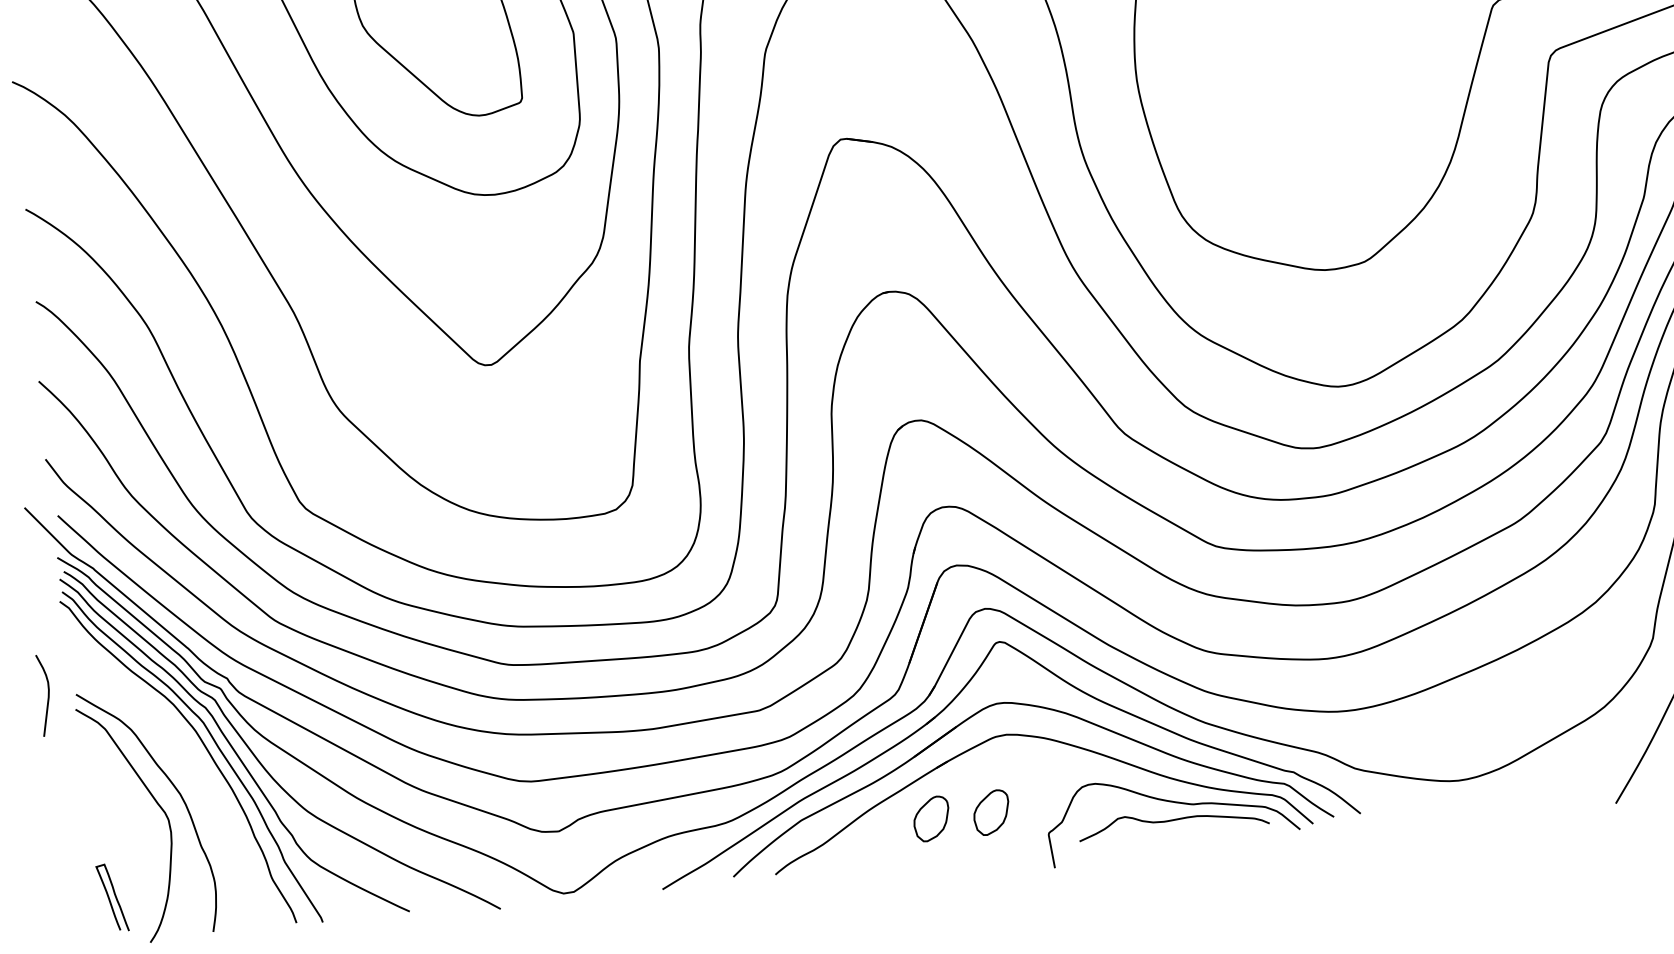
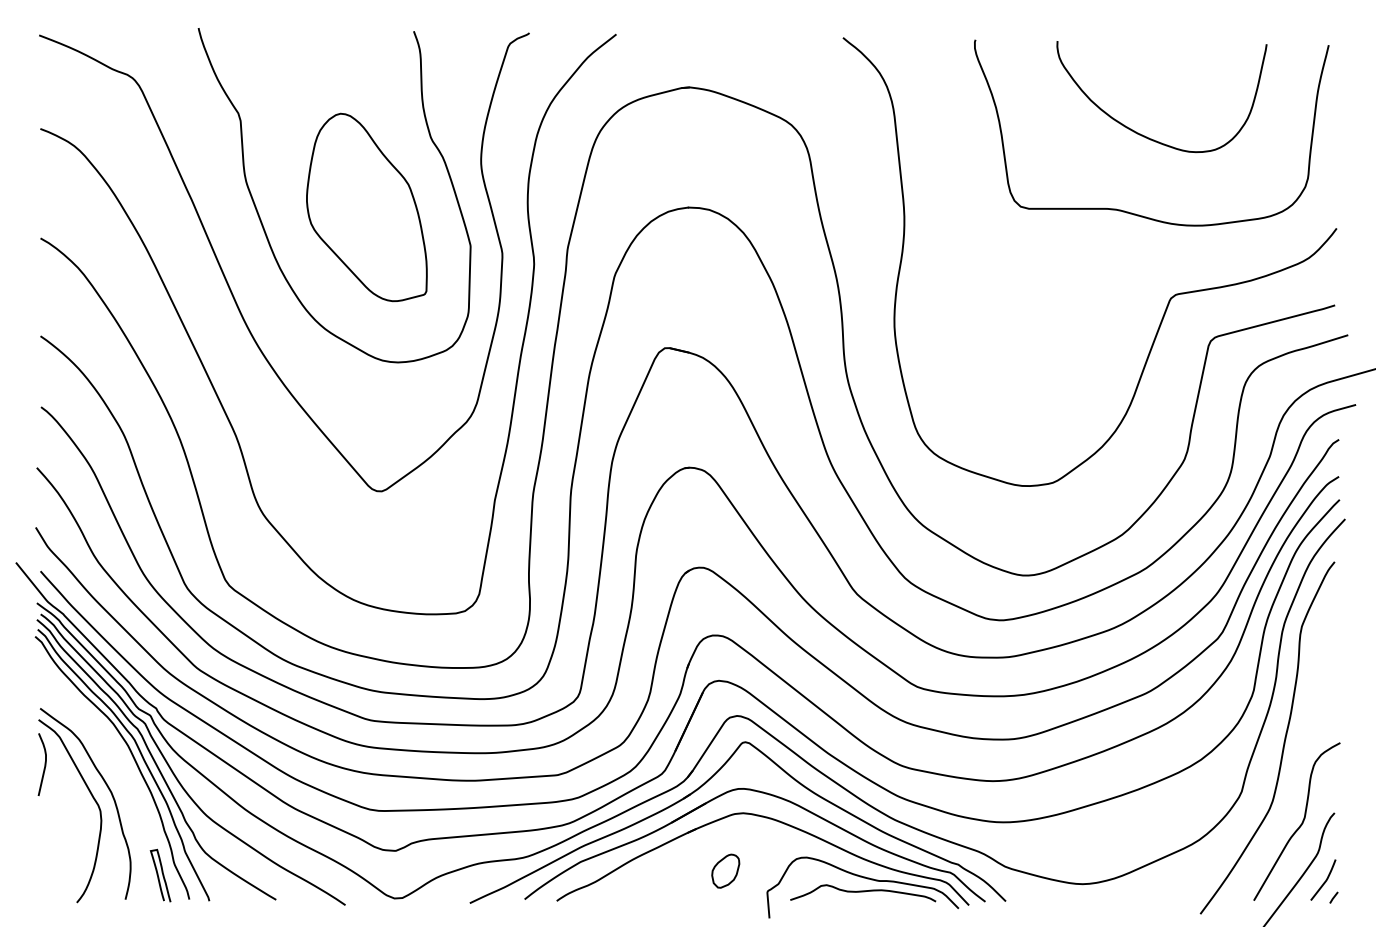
curve: (47, 694) -> (44, 764), moved
part: (931, 818) -> (679, 870), removed
curve: (109, 897) -> (158, 875), moved

